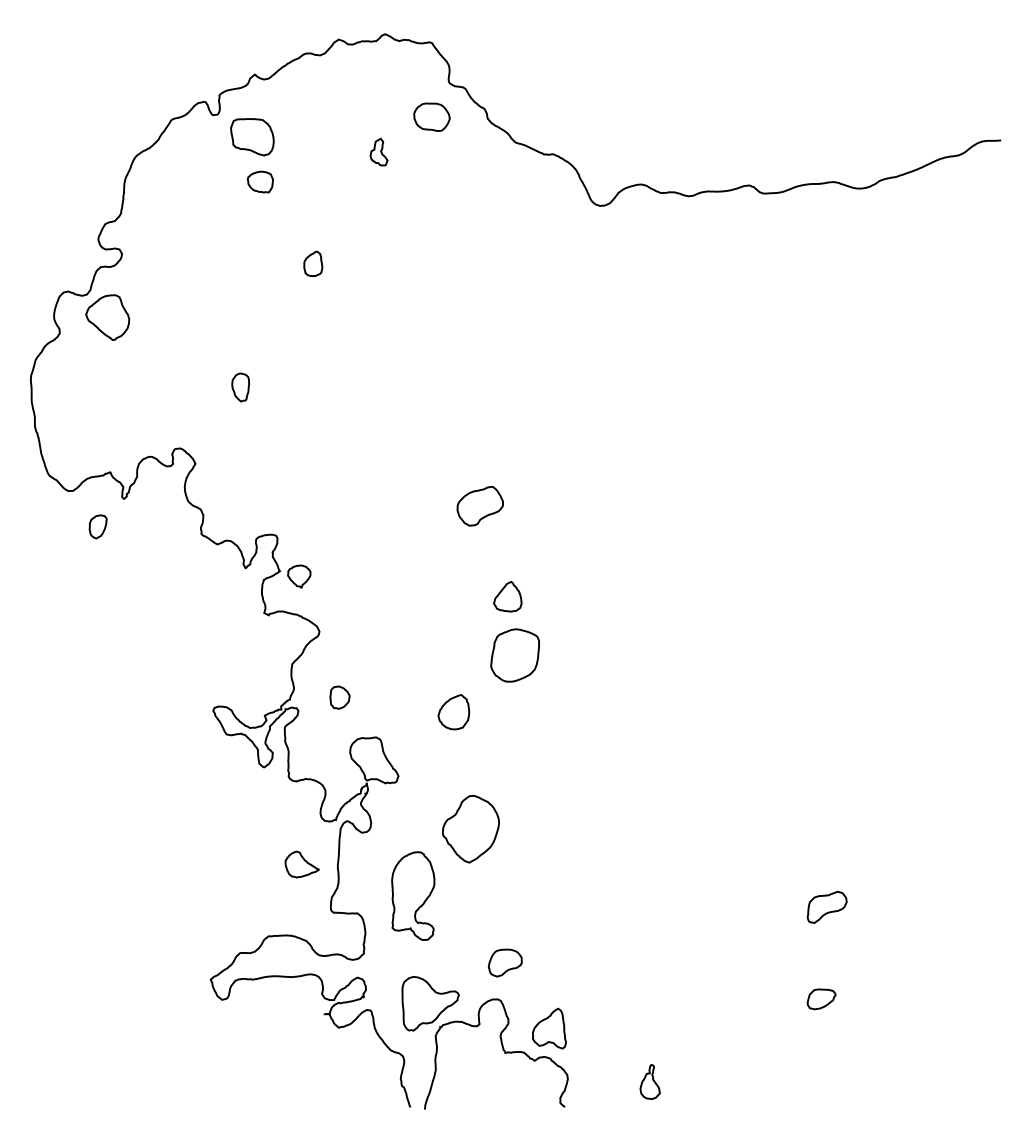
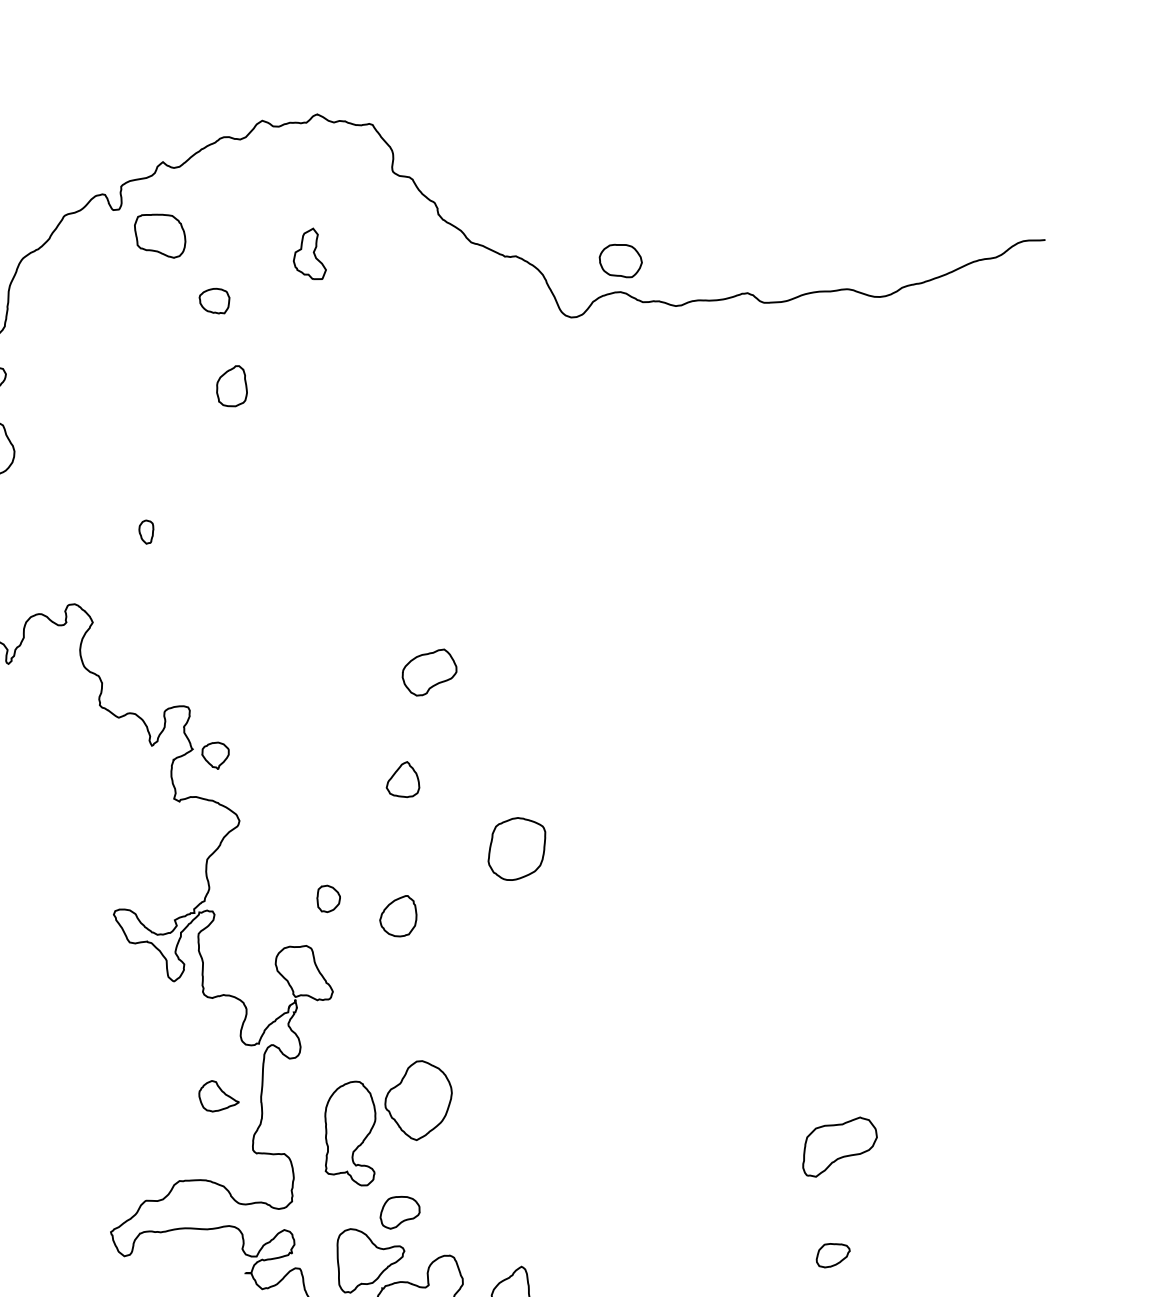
part: (431, 116) -> (620, 260), moved
part: (378, 151) -> (309, 253), size x1.6
part: (259, 181) -> (213, 300), moved
part: (313, 263) -> (232, 385), size x1.4
part: (240, 387) -> (146, 532), size x0.7
part: (507, 596) -> (402, 779), moved
part: (514, 655) -> (516, 849), moved
part: (339, 697) -> (328, 898), moved
part: (470, 829) -> (418, 1100), moved
part: (826, 906) -> (839, 1145), size x1.6
part: (504, 962) -> (399, 1212), moved

